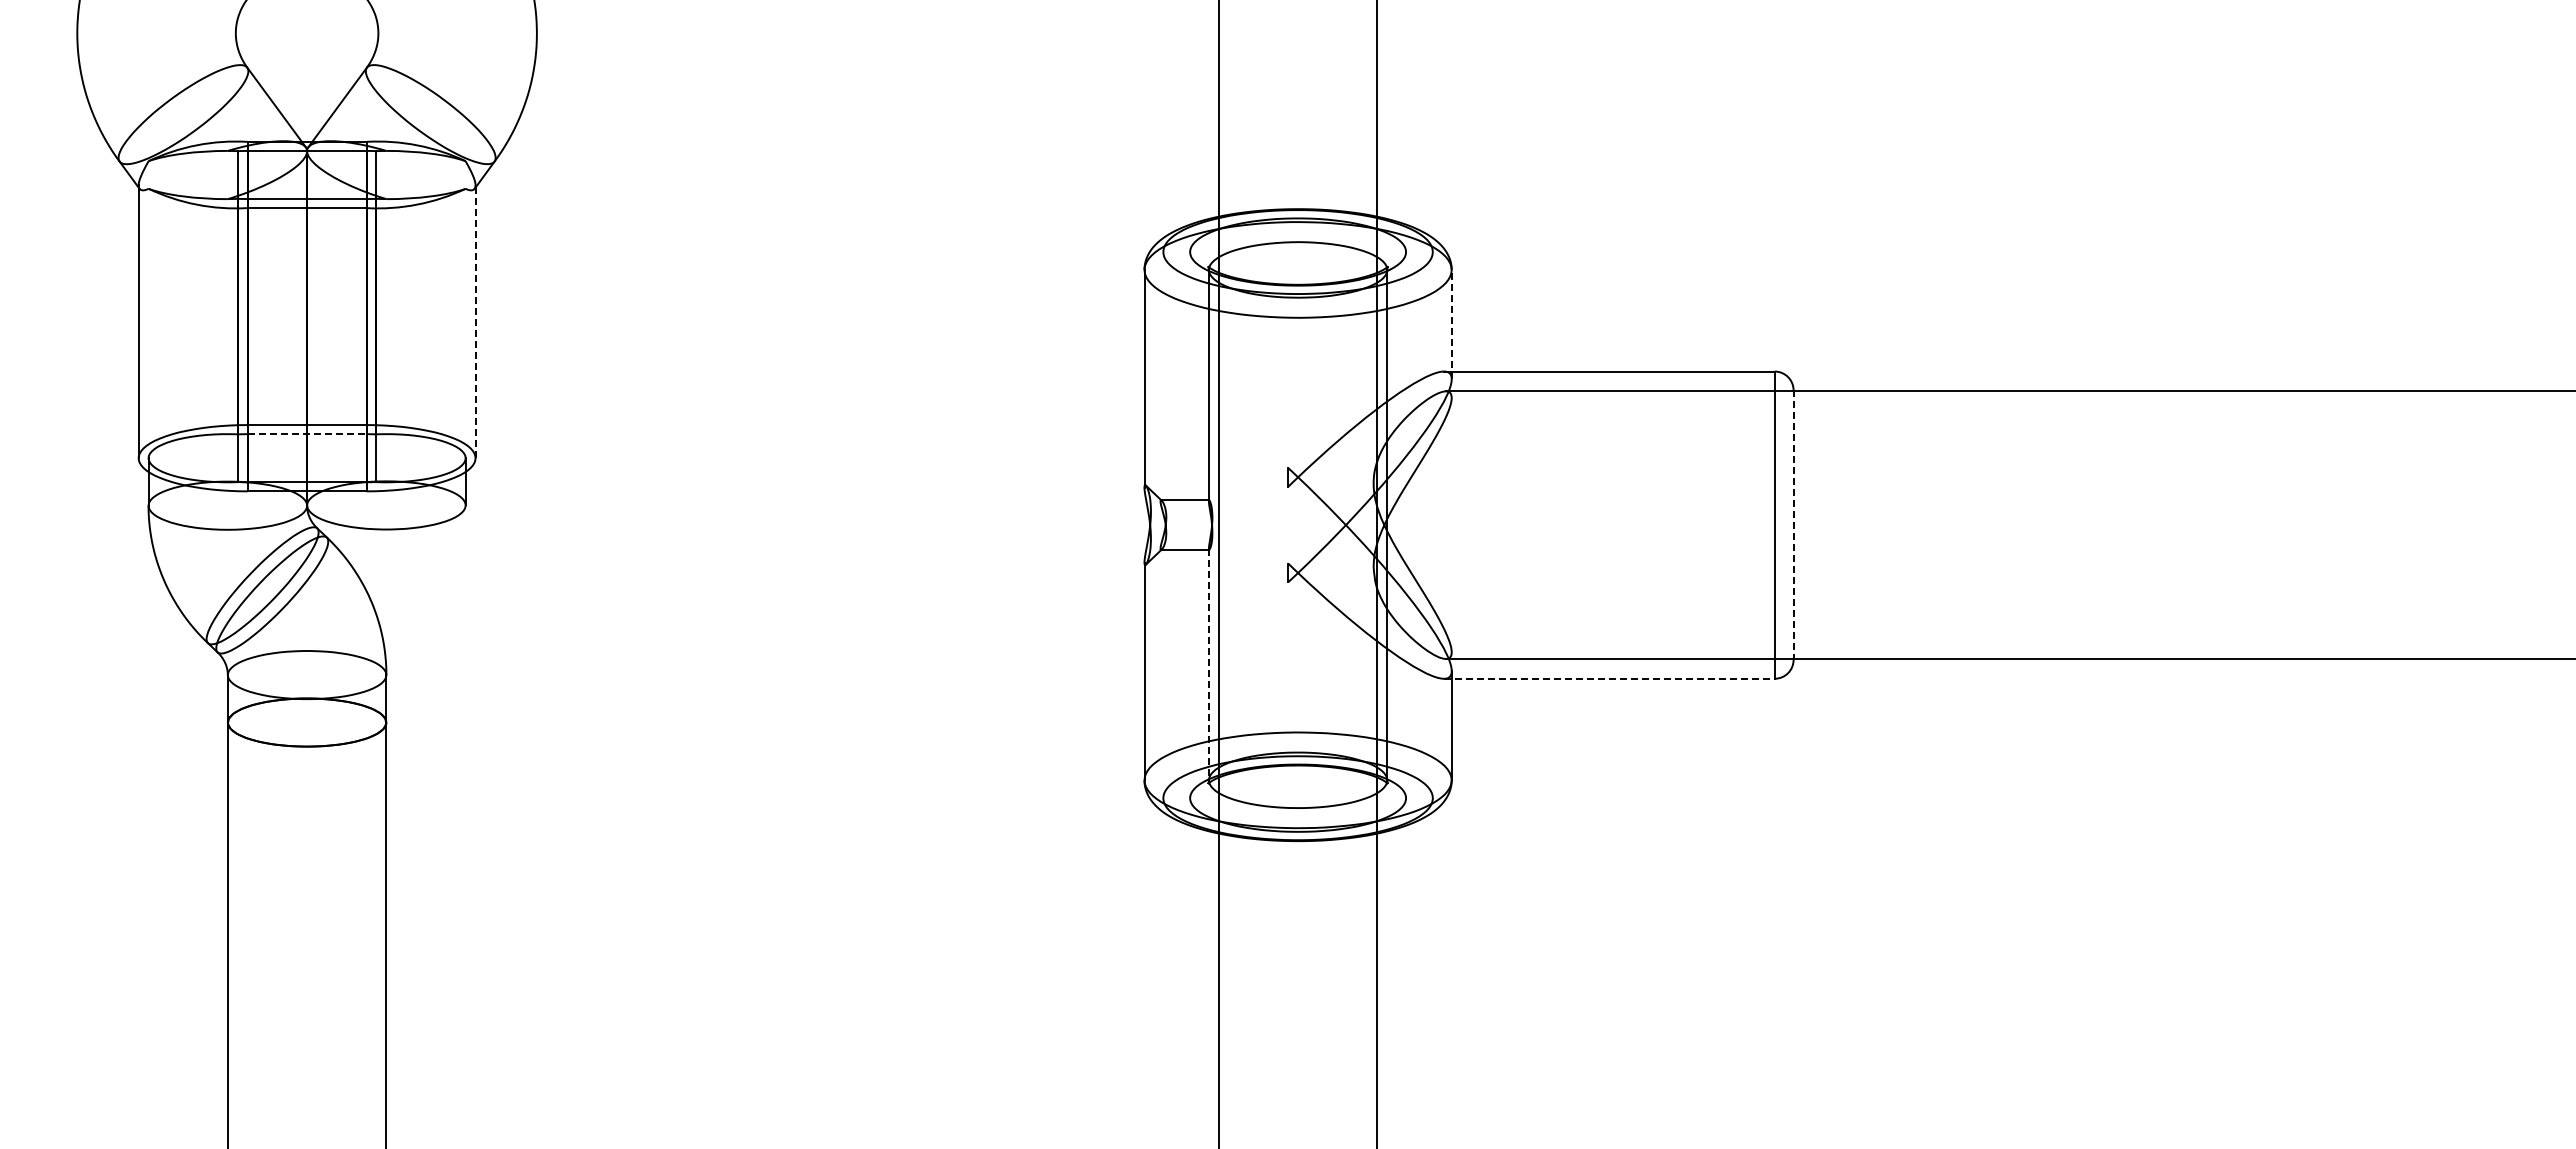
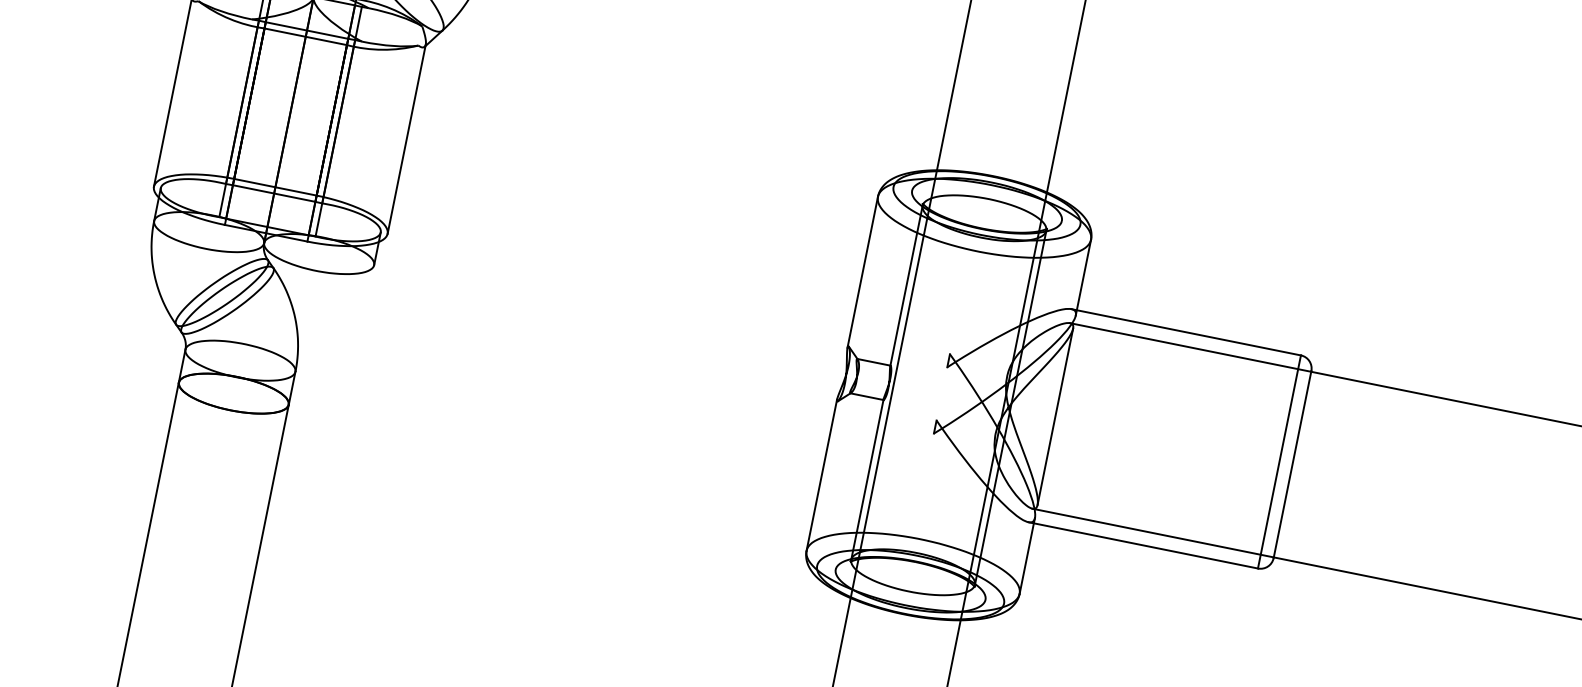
line: (475, 321) -> (406, 138), dashed -> solid
line: (1451, 324) -> (1083, 277), dashed -> solid
line: (307, 434) -> (274, 193), dashed -> solid
line: (1451, 525) -> (1055, 416), added
line: (1793, 525) -> (1292, 464), dashed -> solid
line: (1208, 664) -> (867, 479), dashed -> solid
line: (1609, 678) -> (1143, 545), dashed -> solid

